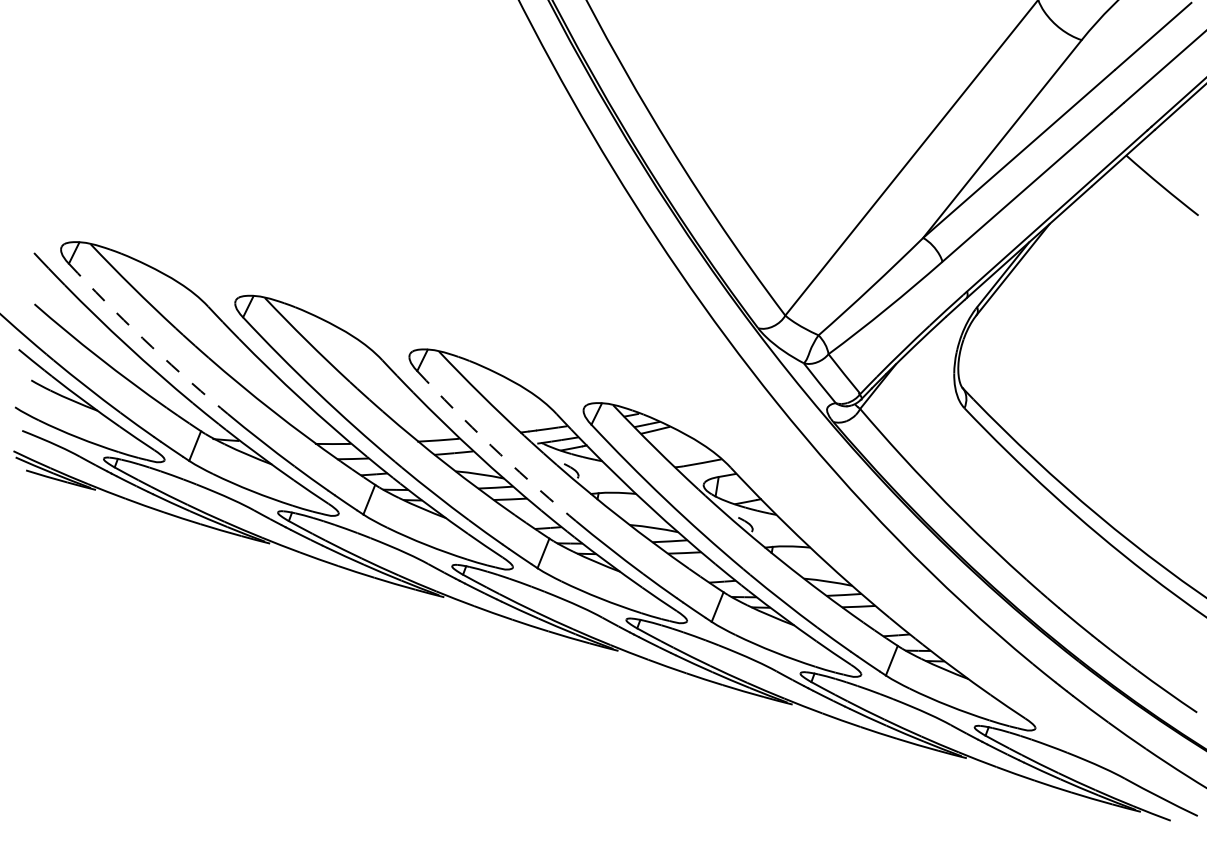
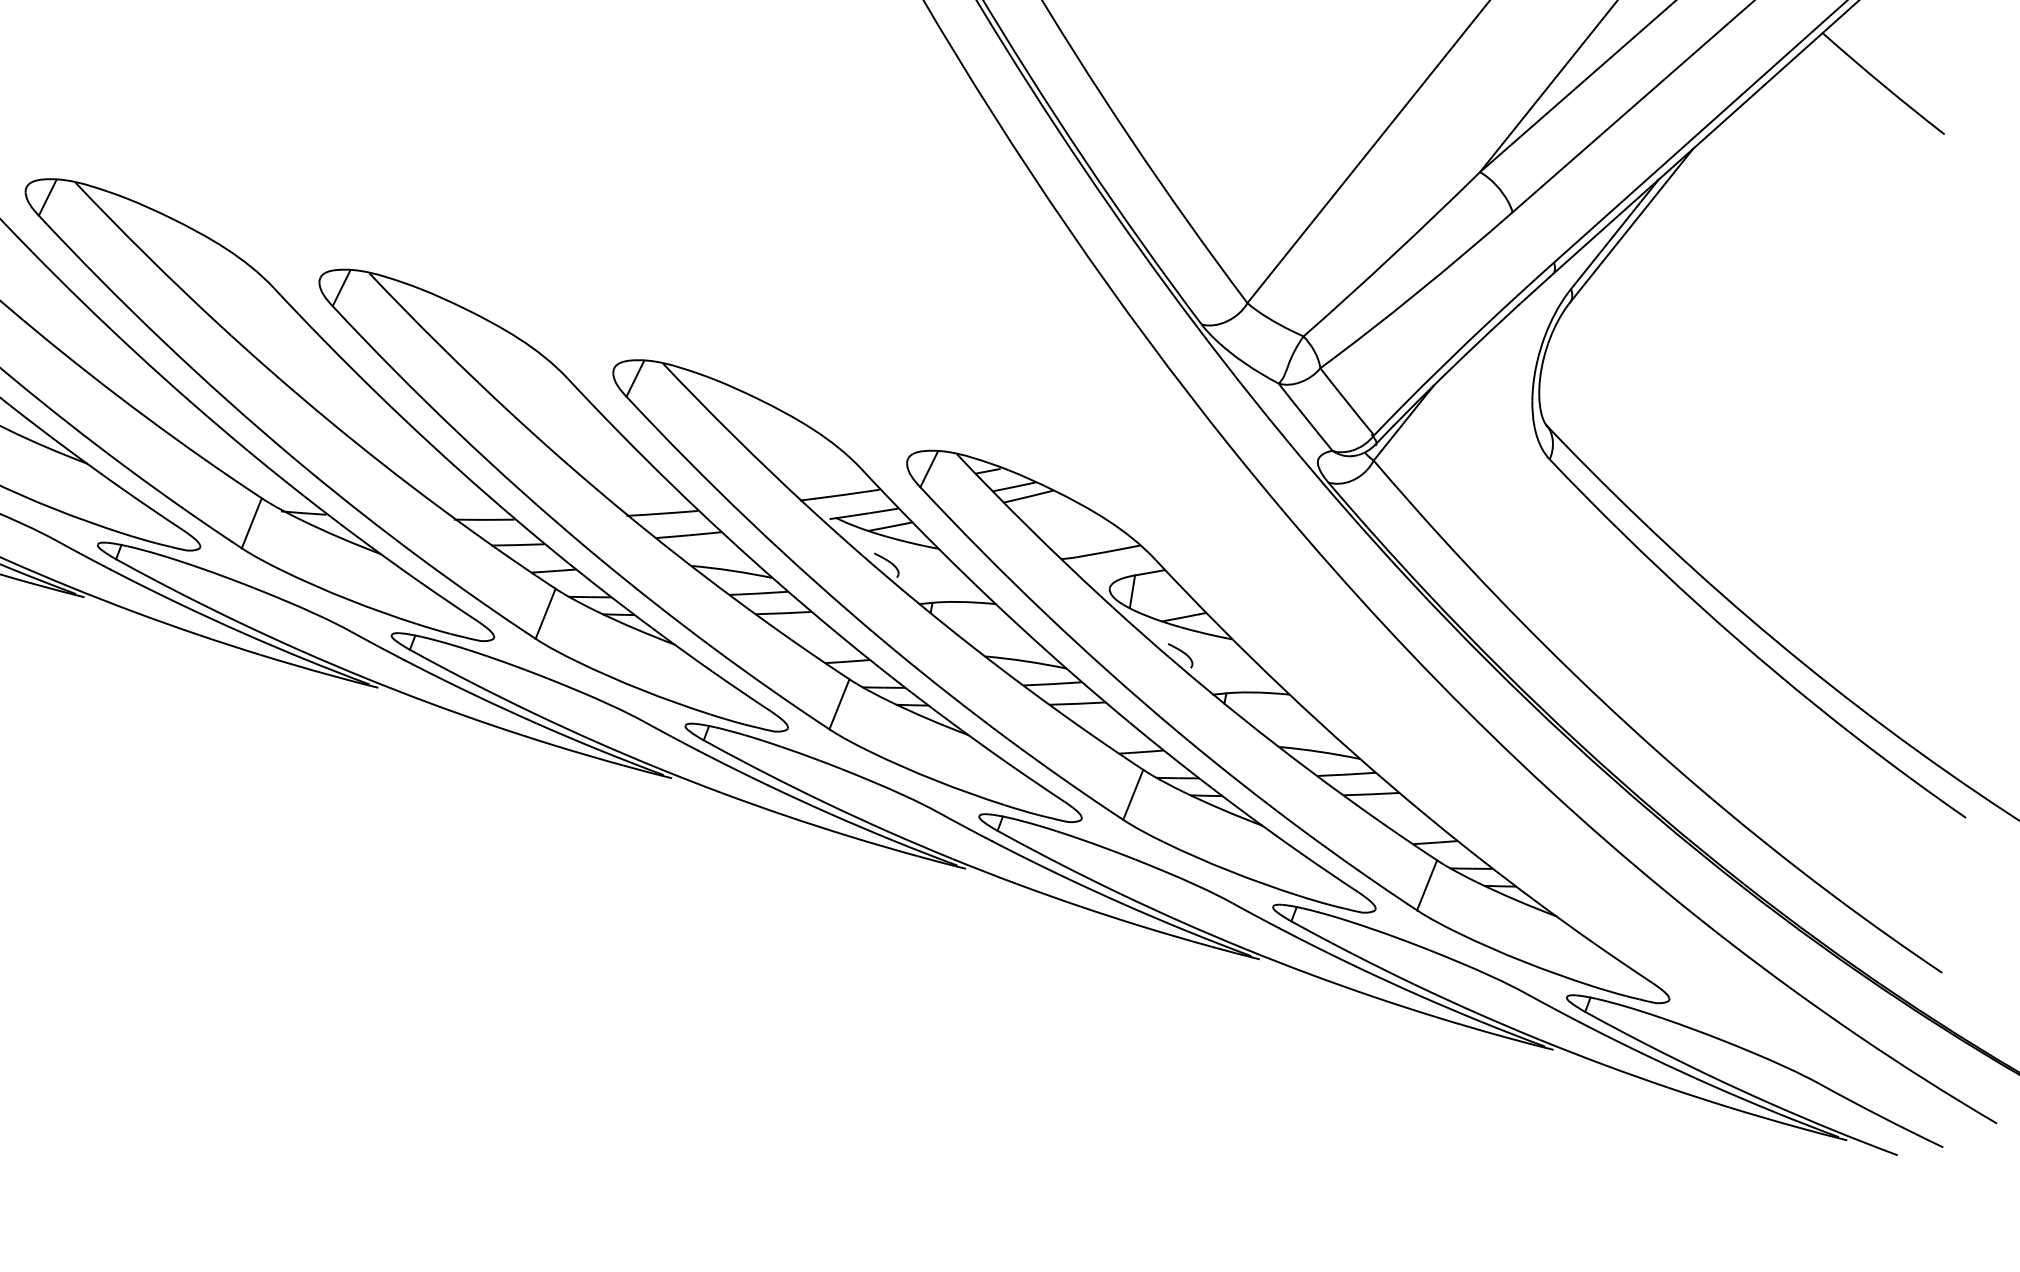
arc: (142, 338) -> (162, 341), dashed -> solid
arc: (491, 445) -> (751, 522), dashed -> solid

